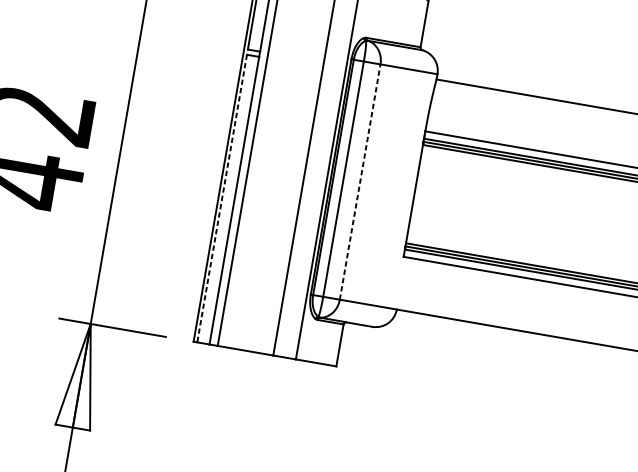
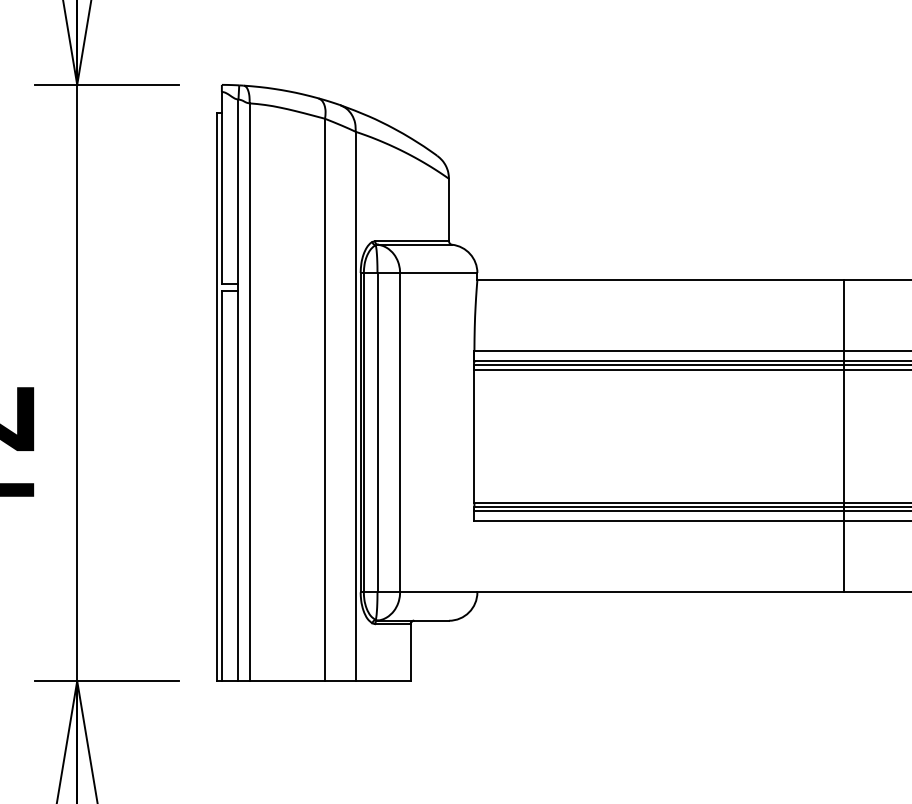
line: (360, 181) -> (400, 432), dashed -> solid
line: (221, 198) -> (221, 486), dashed -> solid

